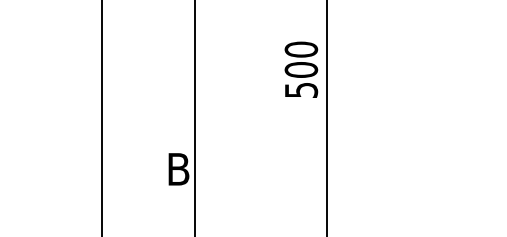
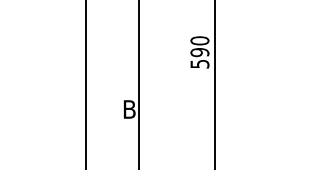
text: (300, 69) -> (199, 52), 500 -> 590

